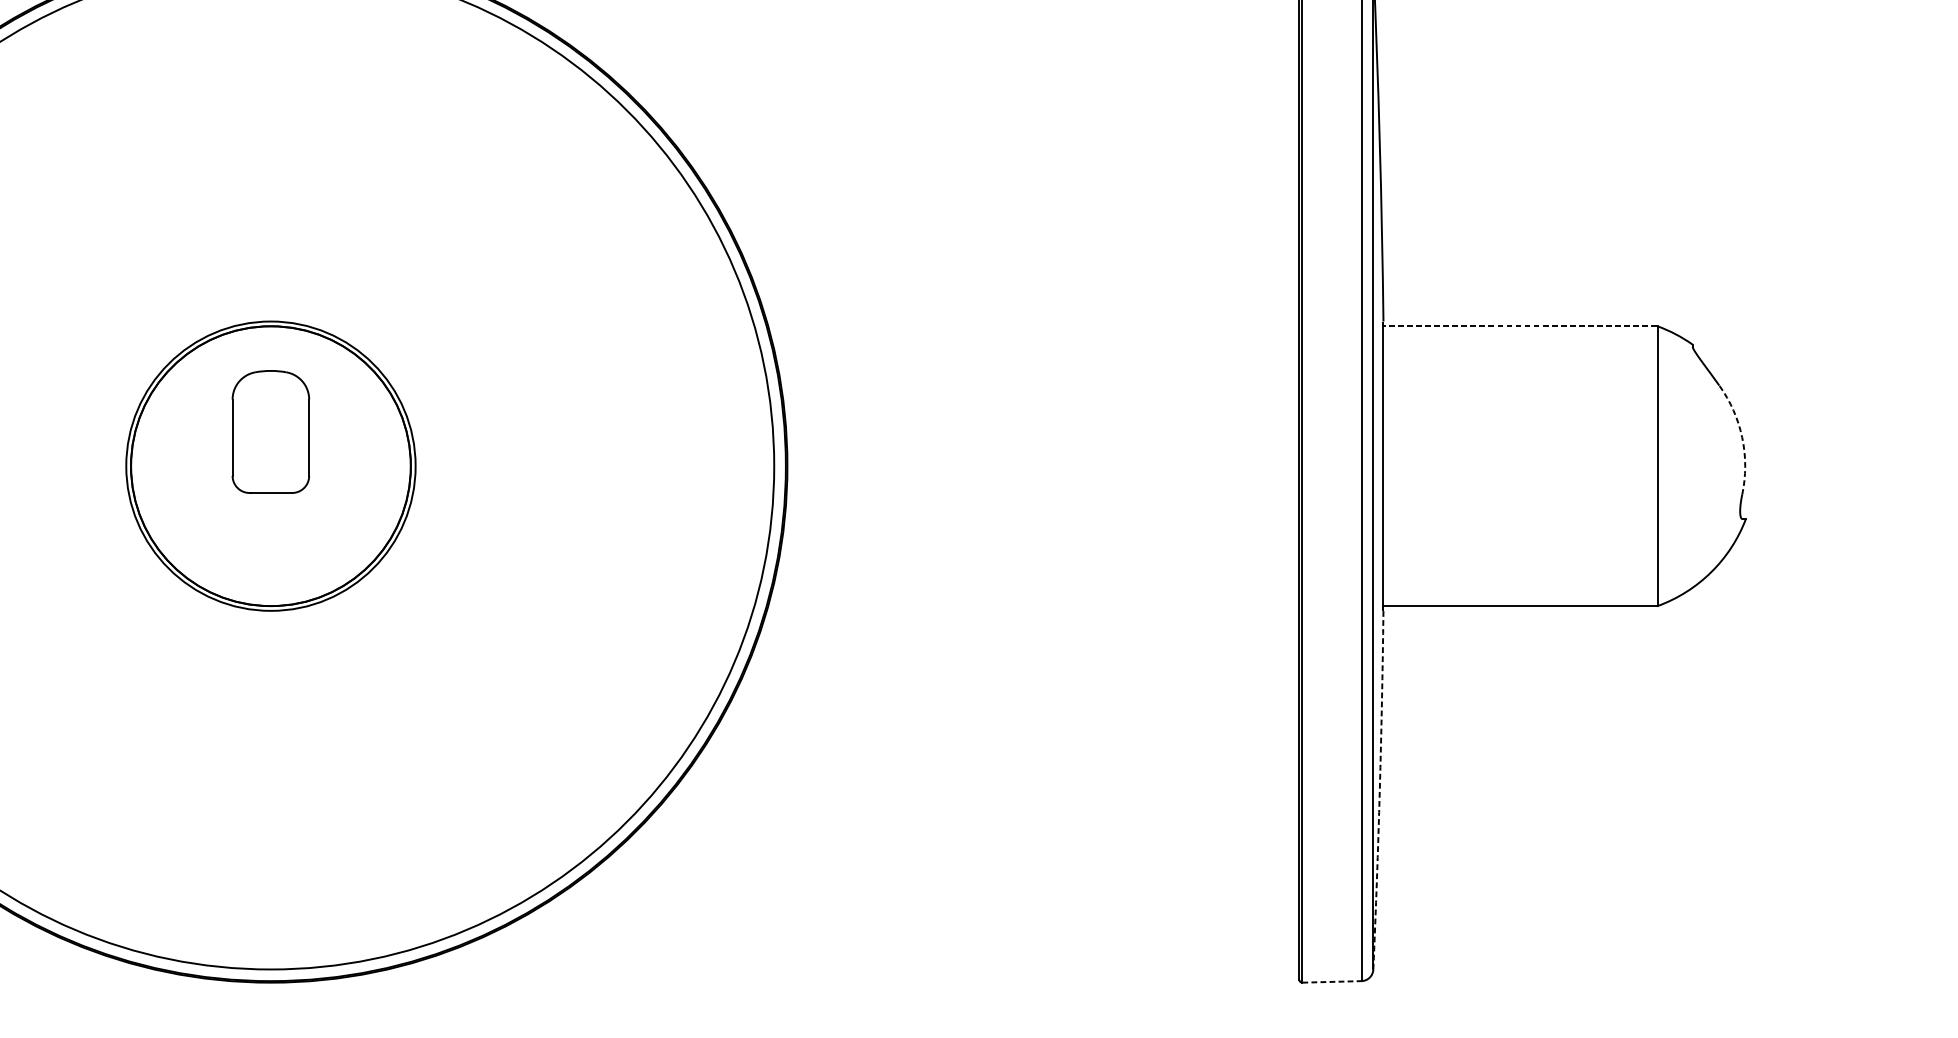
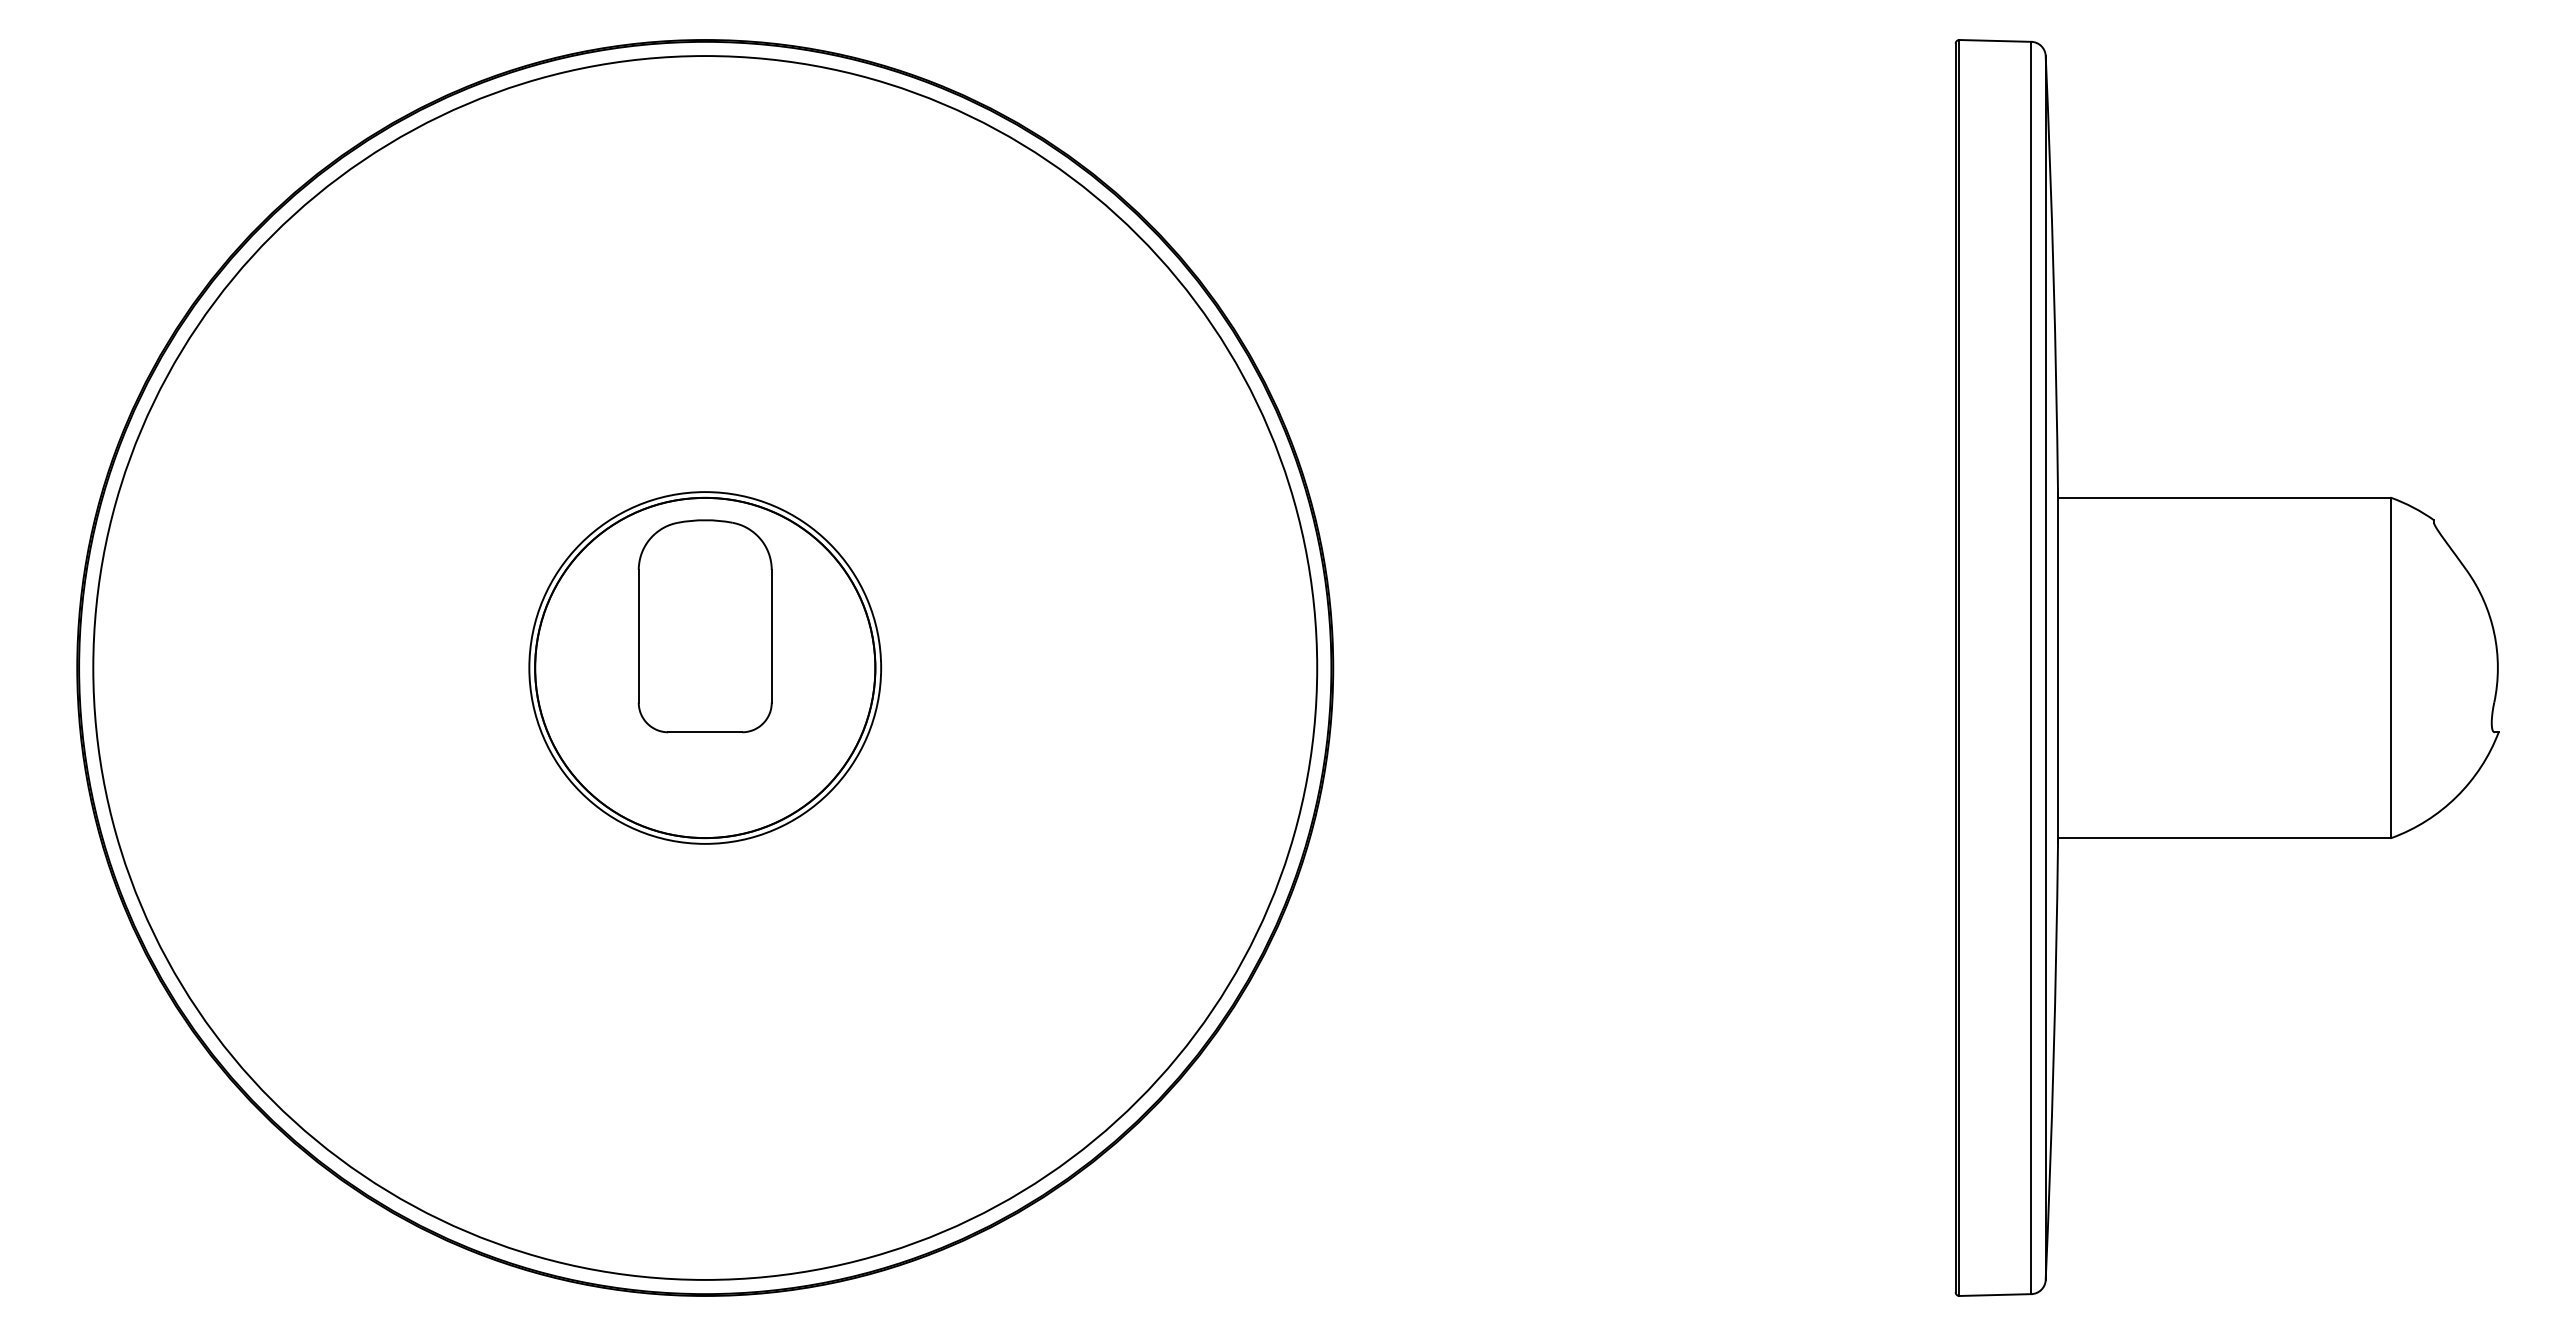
line: (1519, 326) -> (2223, 498), dashed -> solid
part: (270, 432) -> (704, 626), size x1.43
arc: (1742, 437) -> (2494, 633), dashed -> solid
arc: (1379, 789) -> (2053, 1061), dashed -> solid
line: (1332, 982) -> (1995, 1295), dashed -> solid

